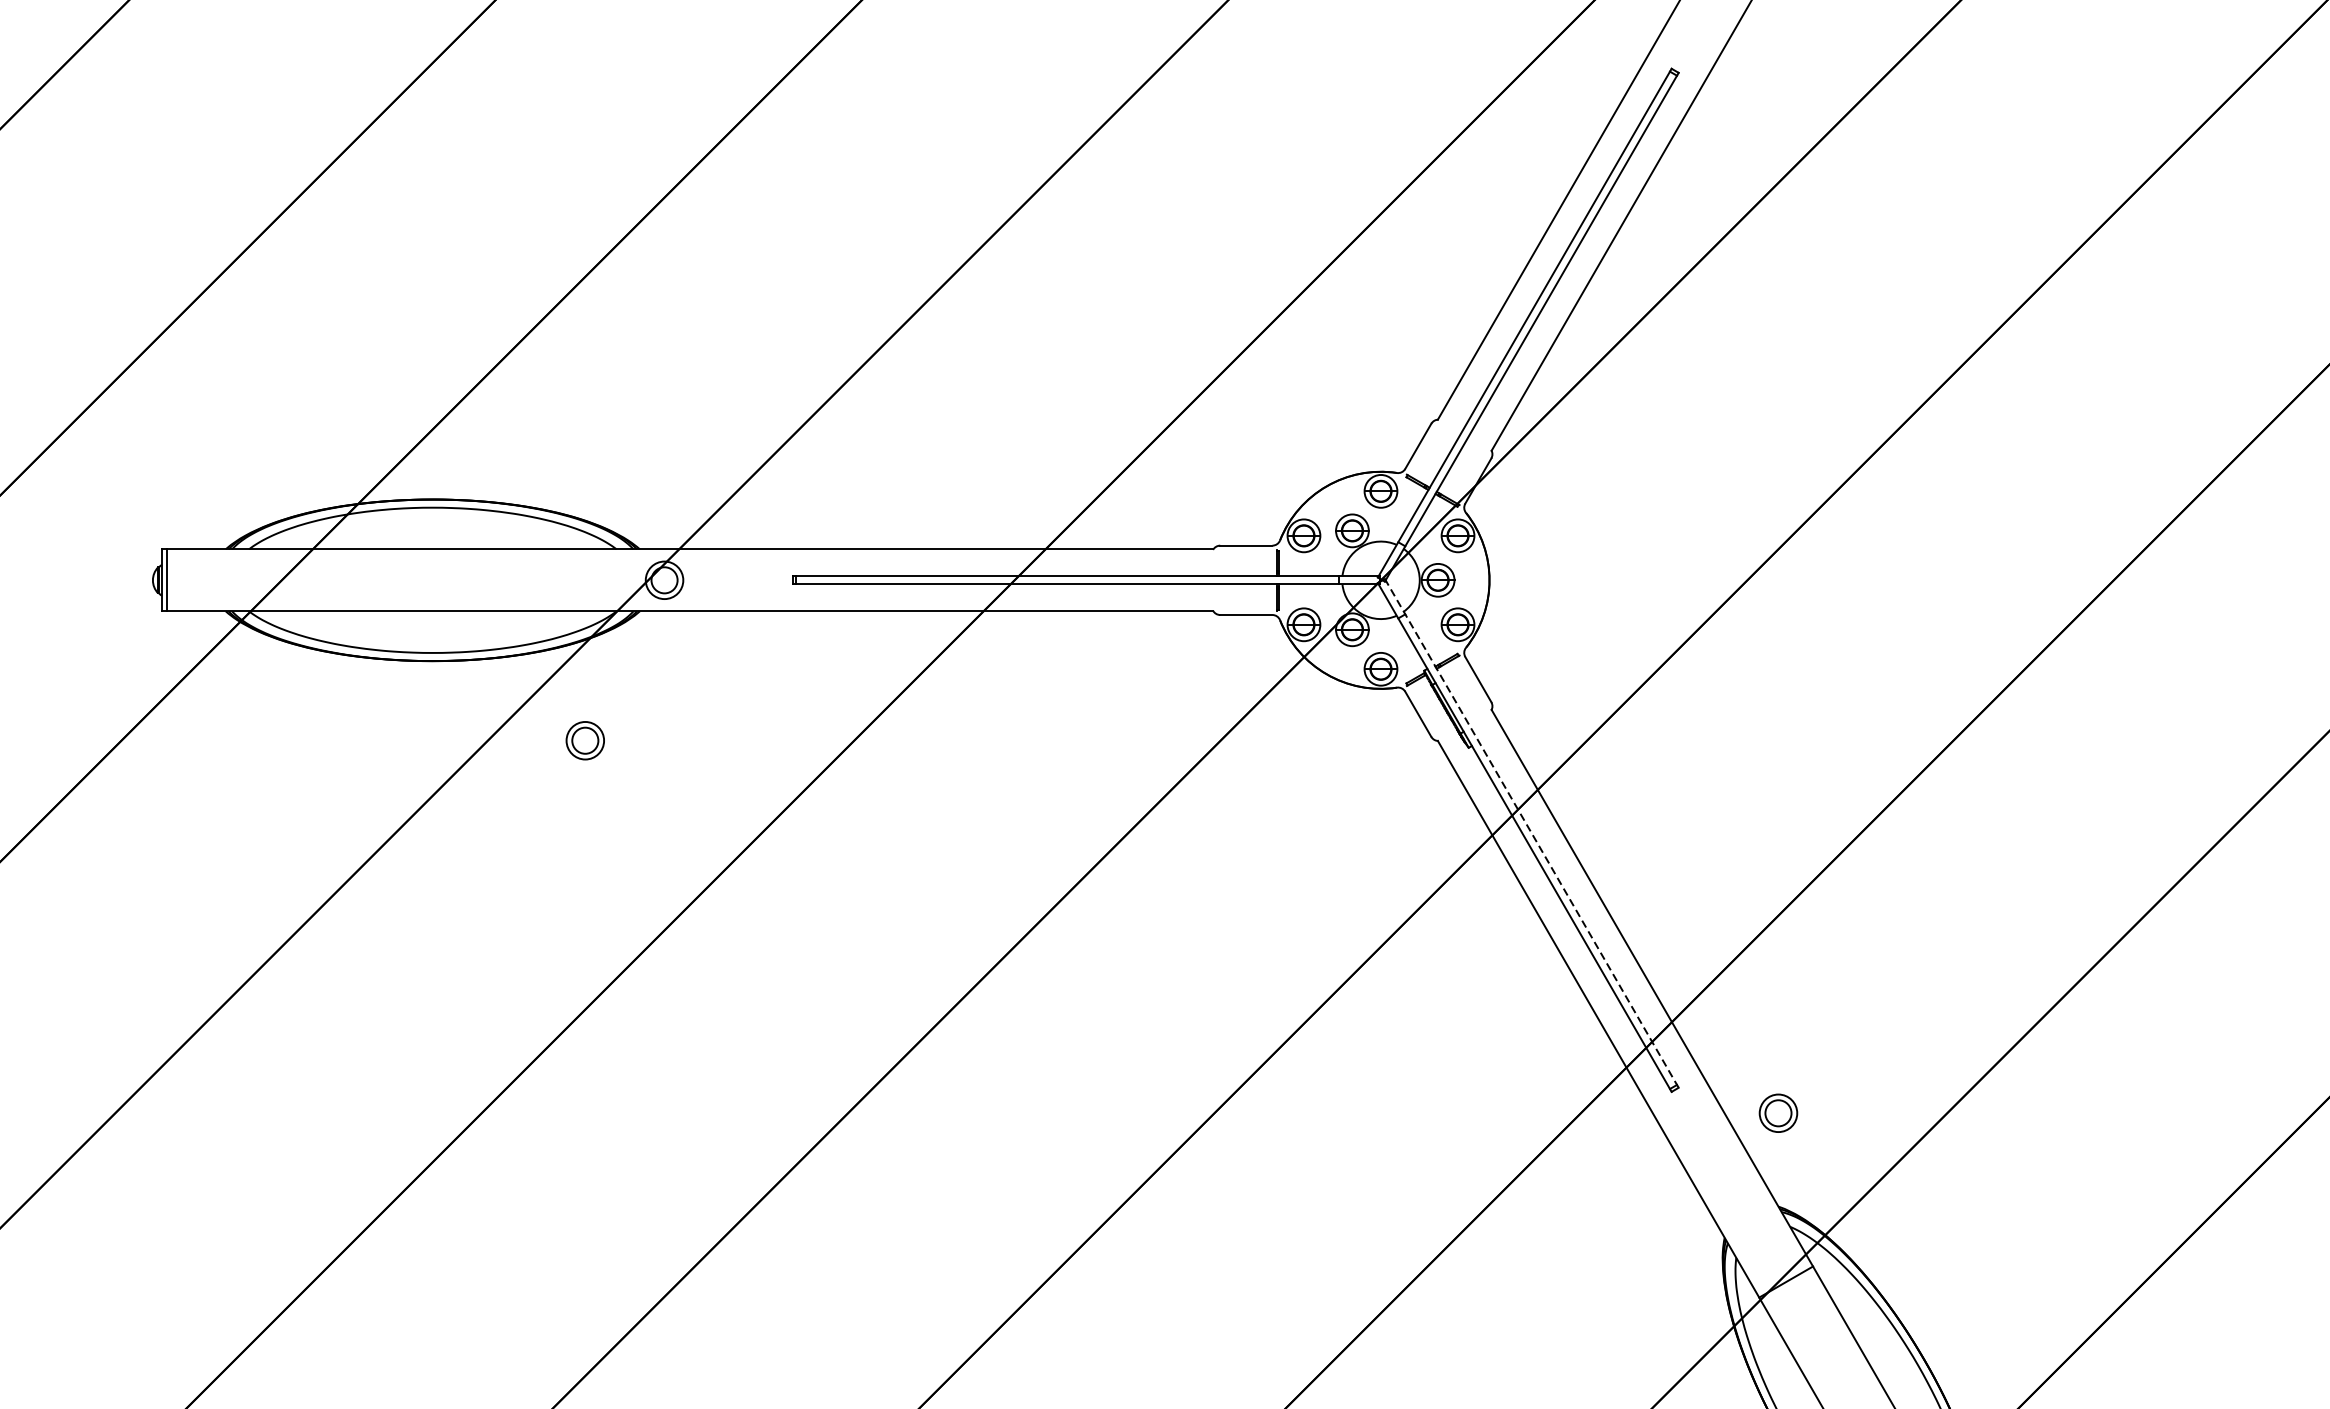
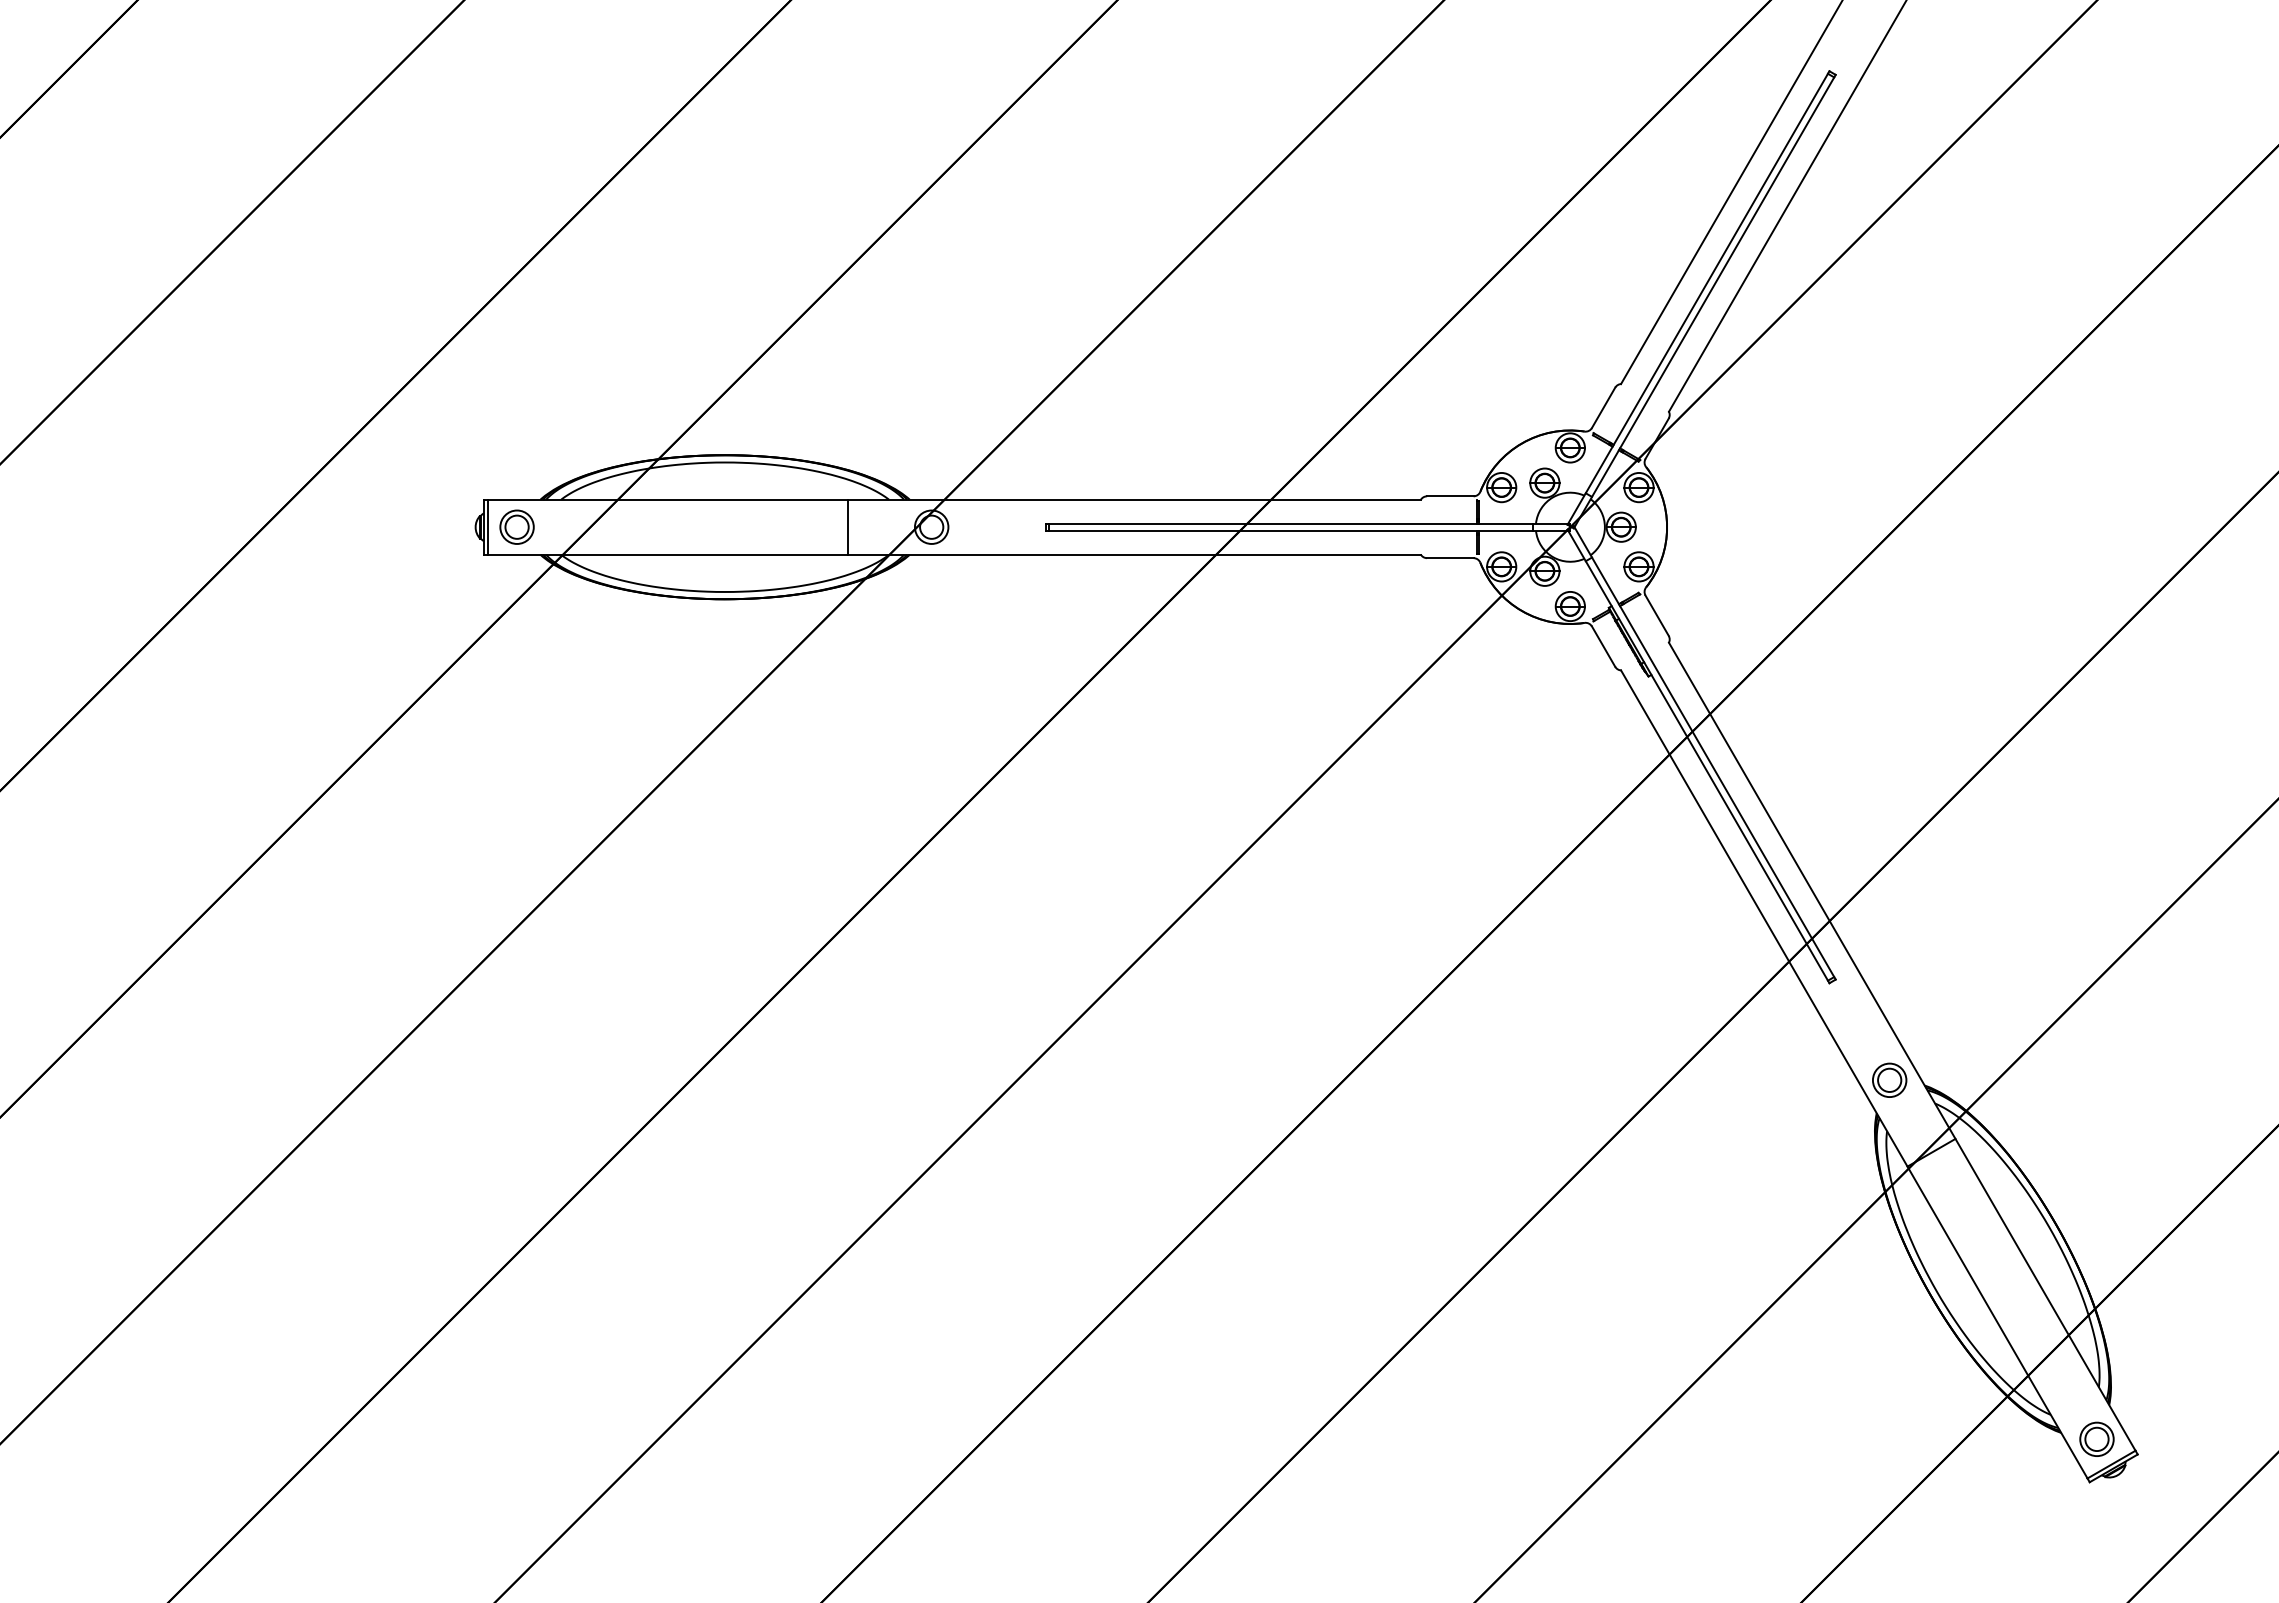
line: (571, 579) -> (848, 526), added
part: (584, 739) -> (516, 526), moved
line: (1531, 833) -> (1704, 752), dashed -> solid
part: (1778, 1112) -> (1889, 1079), moved

